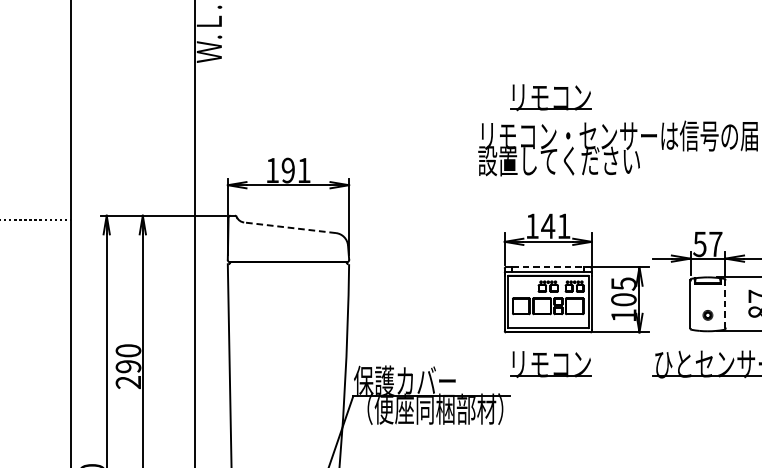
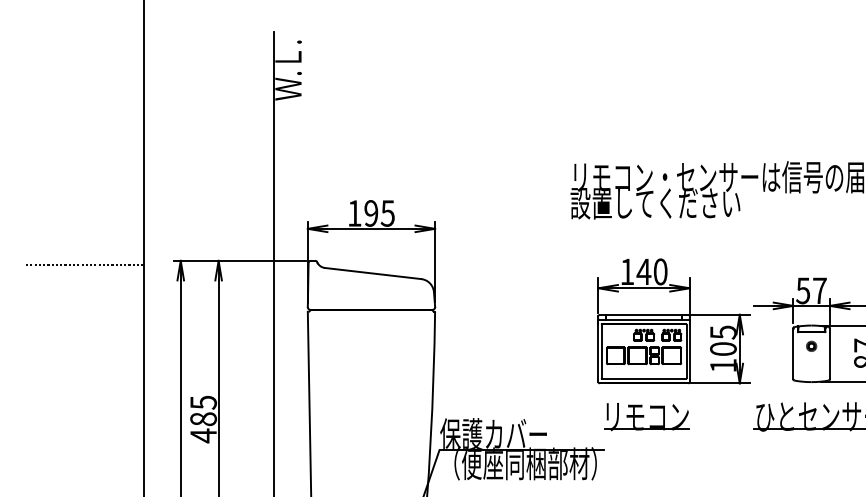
part: (550, 98) -> (646, 137), removed
text: (303, 170) -> (387, 213), 191 -> 195
text: (563, 225) -> (660, 271), 141 -> 140
line: (289, 227) -> (372, 273), dashed -> solid
line: (548, 266) -> (644, 314), dashed -> solid
line: (724, 304) -> (829, 353), dashed -> solid
part: (707, 314) -> (811, 345), moved
text: (128, 366) -> (203, 419), 290 -> 485

